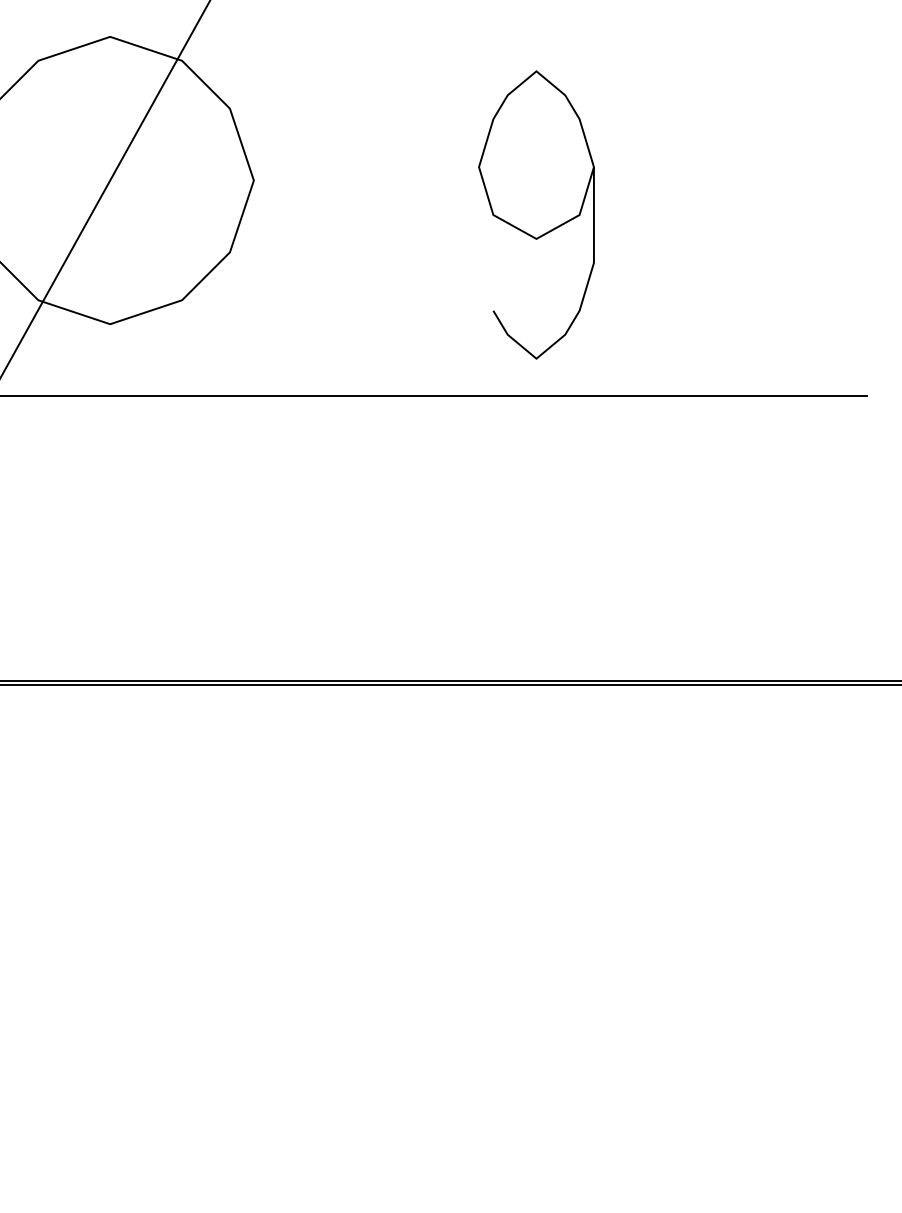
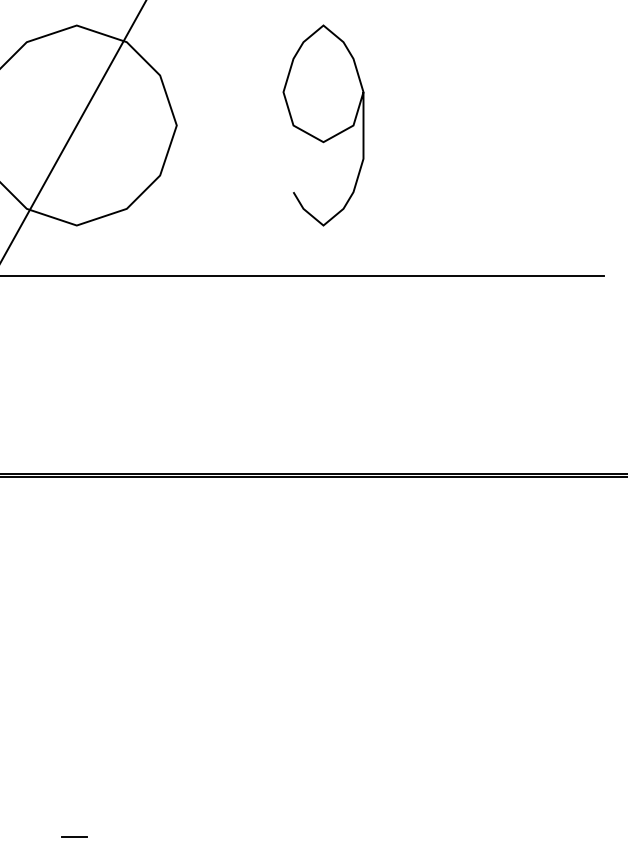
curve: (527, 232) -> (317, 137), moved
line: (105, 1203) -> (73, 837), added

